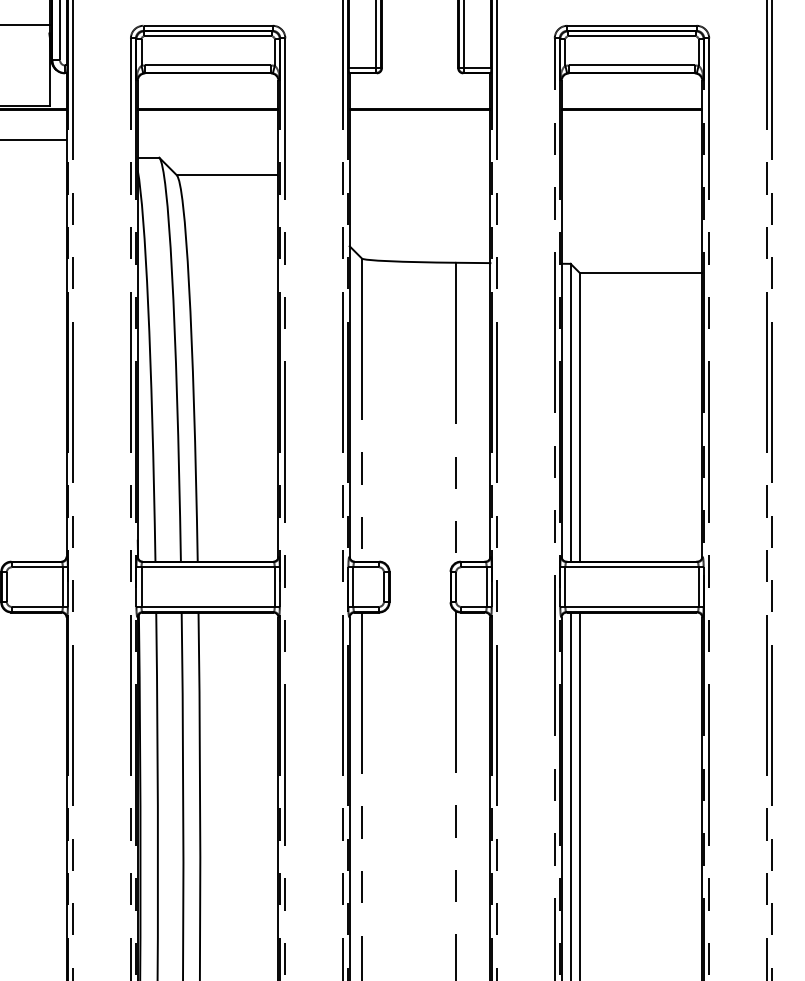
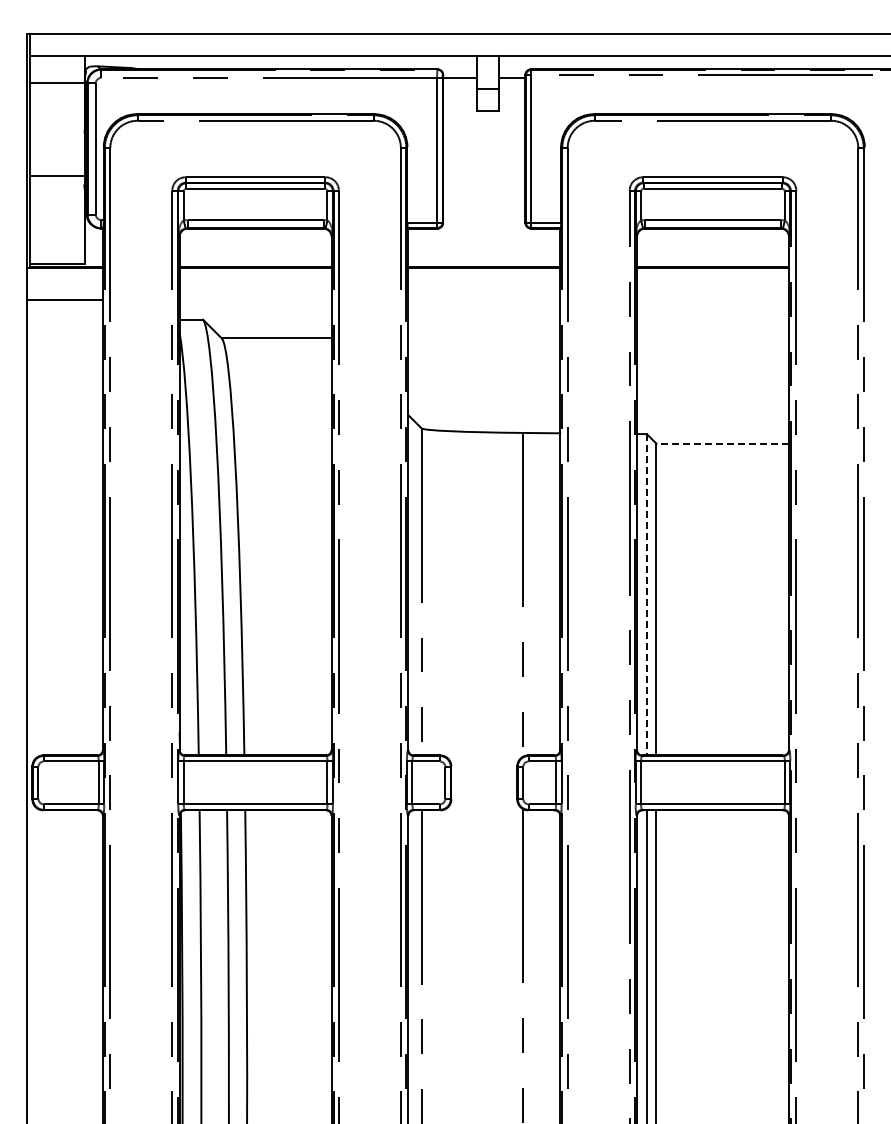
line: (640, 272) -> (722, 443), solid -> dashed
line: (570, 412) -> (646, 594), solid -> dashed

